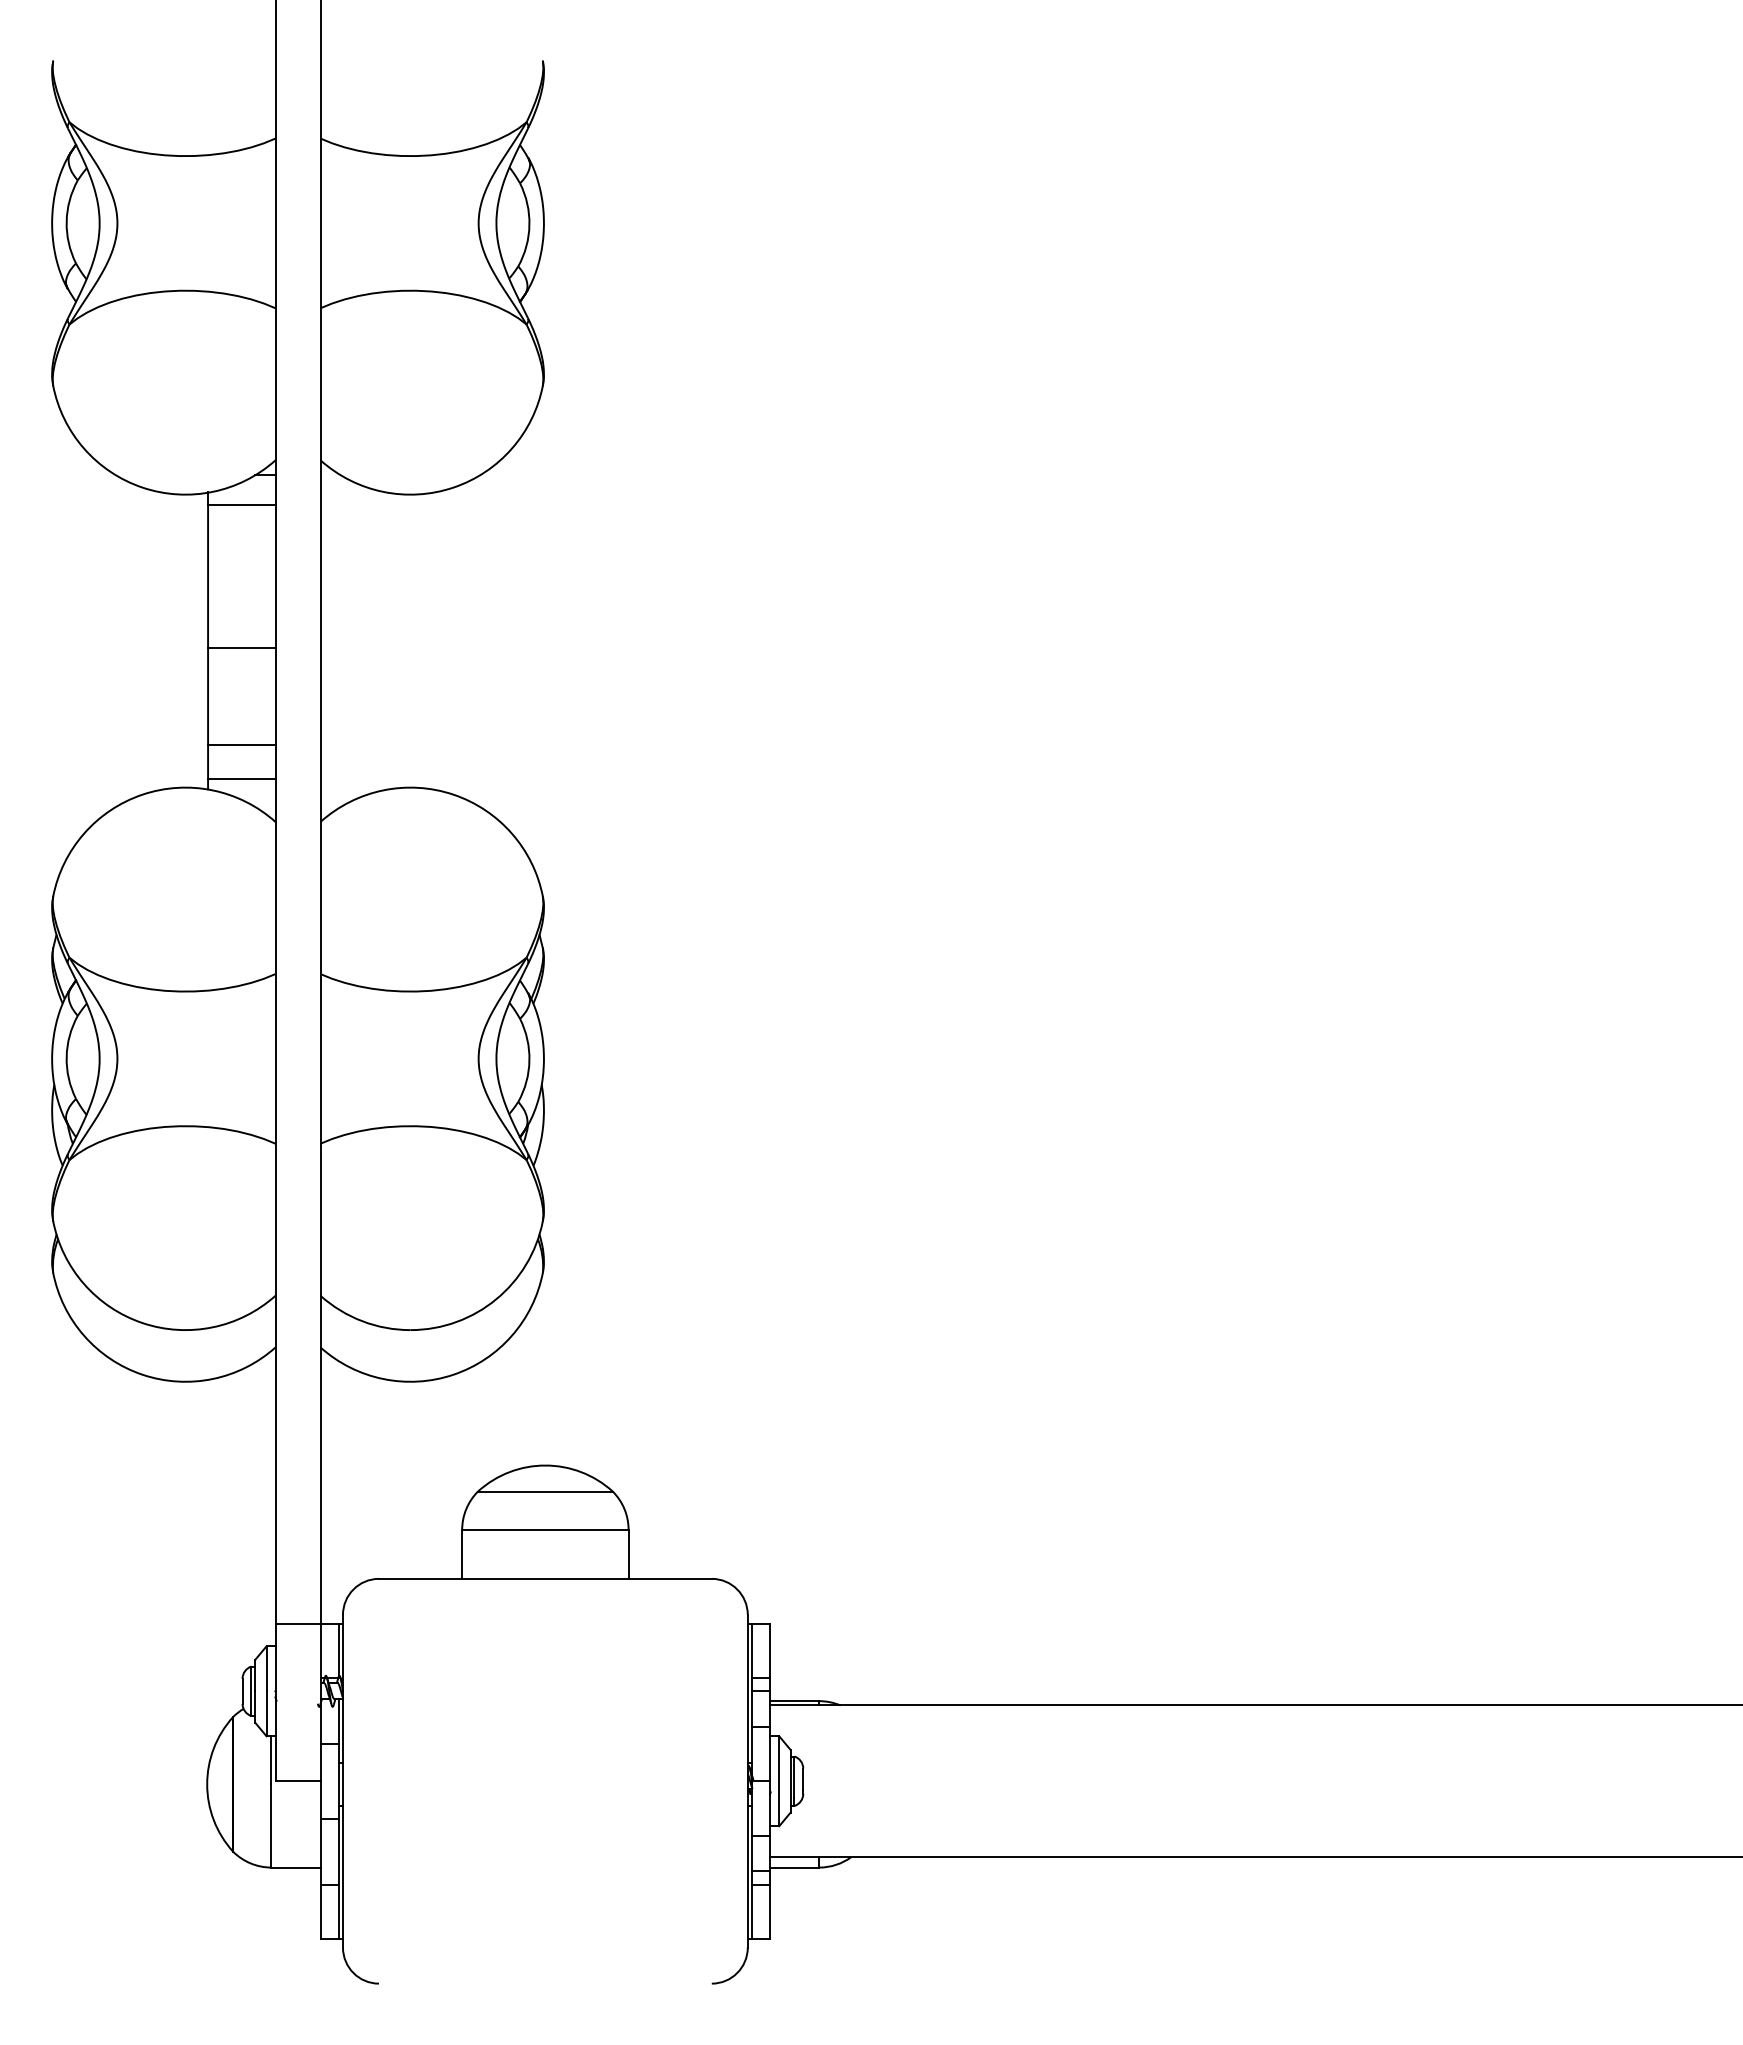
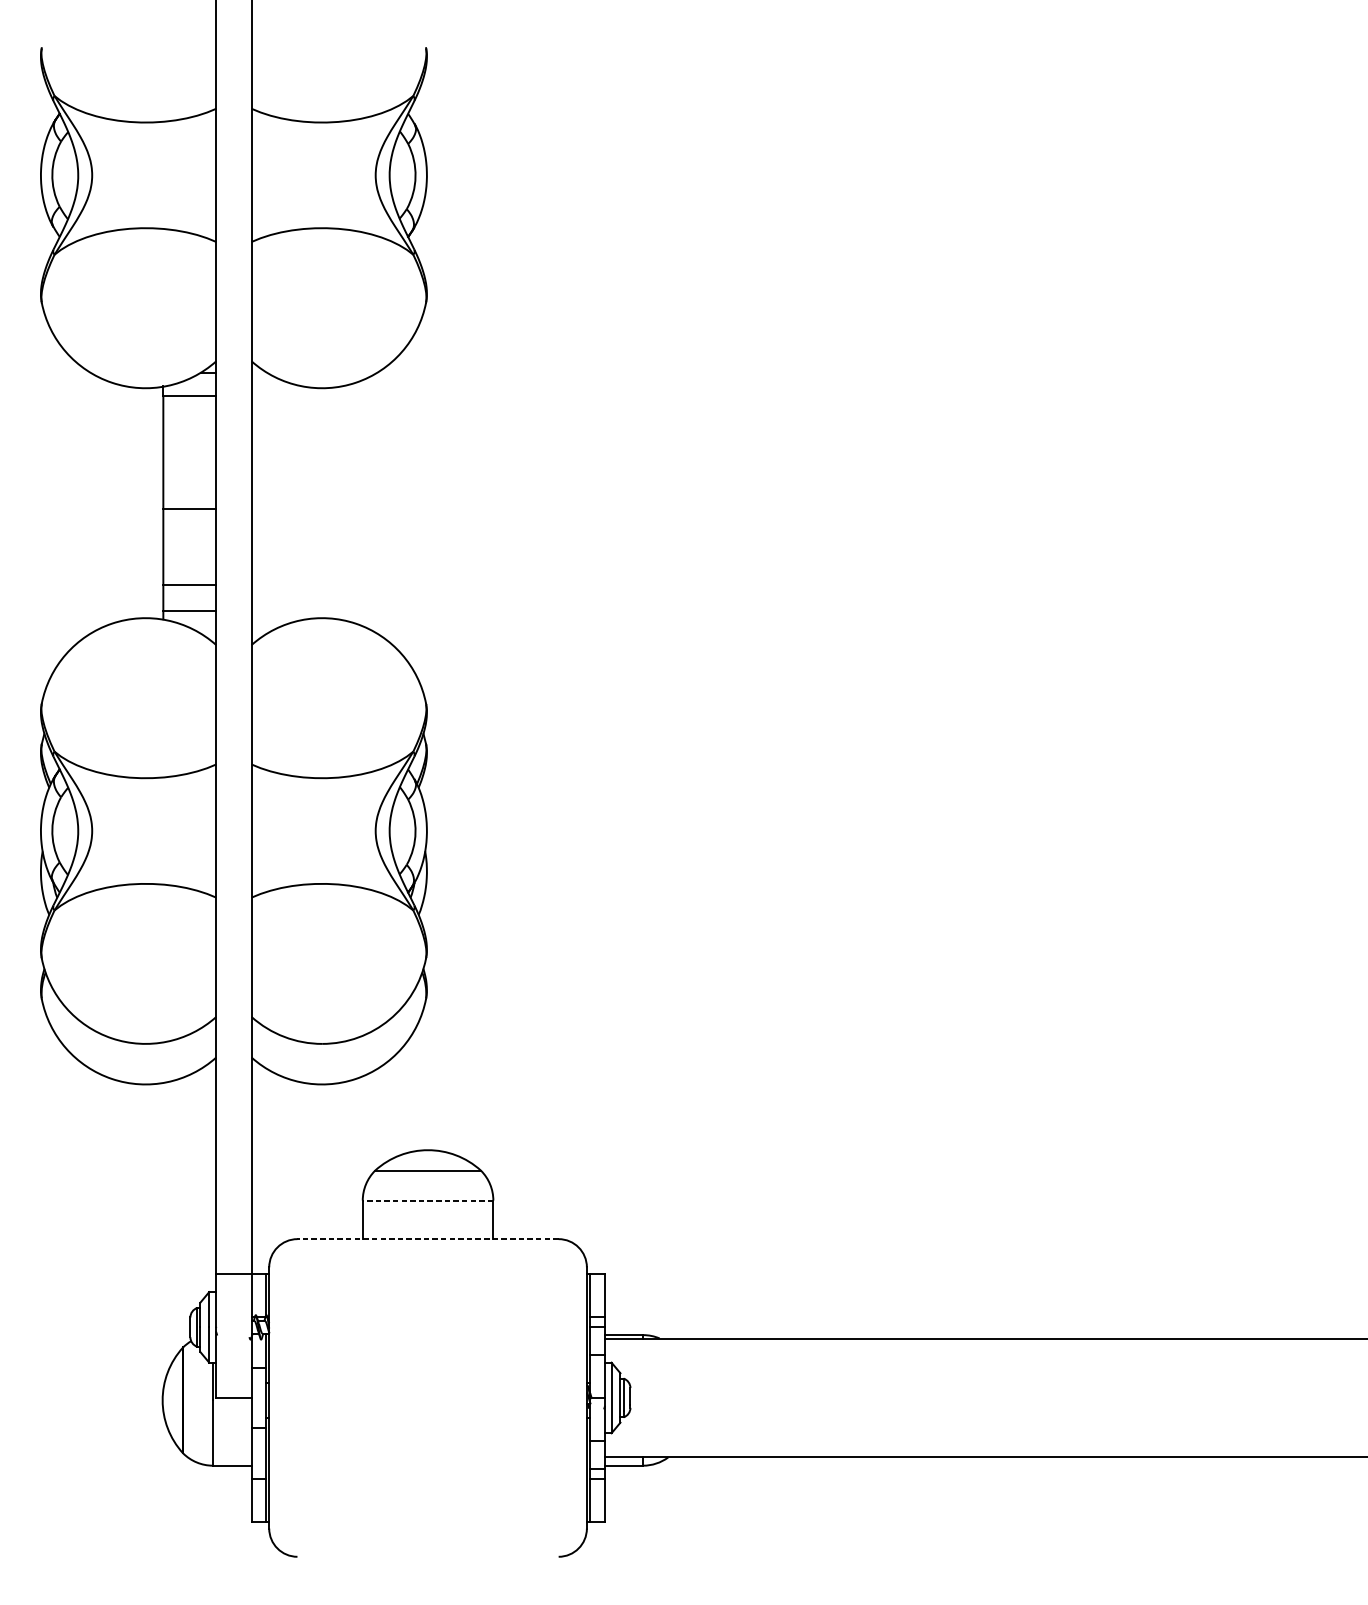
line: (544, 1529) -> (427, 1200), solid -> dashed
line: (544, 1578) -> (427, 1238), solid -> dashed

